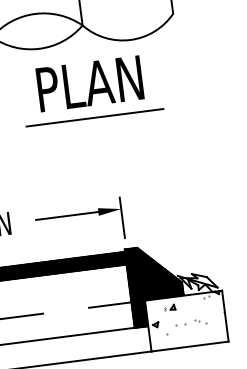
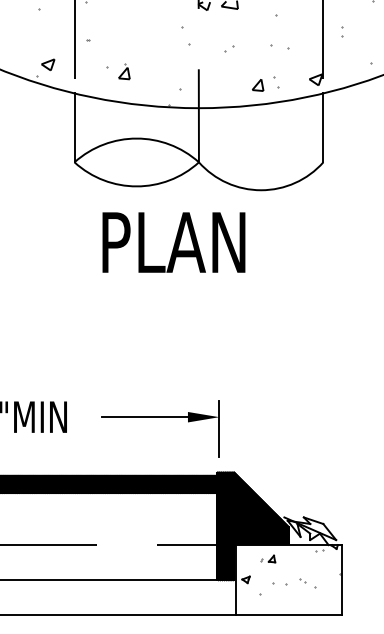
text: (89, 83) -> (173, 242), moved
line: (94, 117) -> (199, 288), removed

